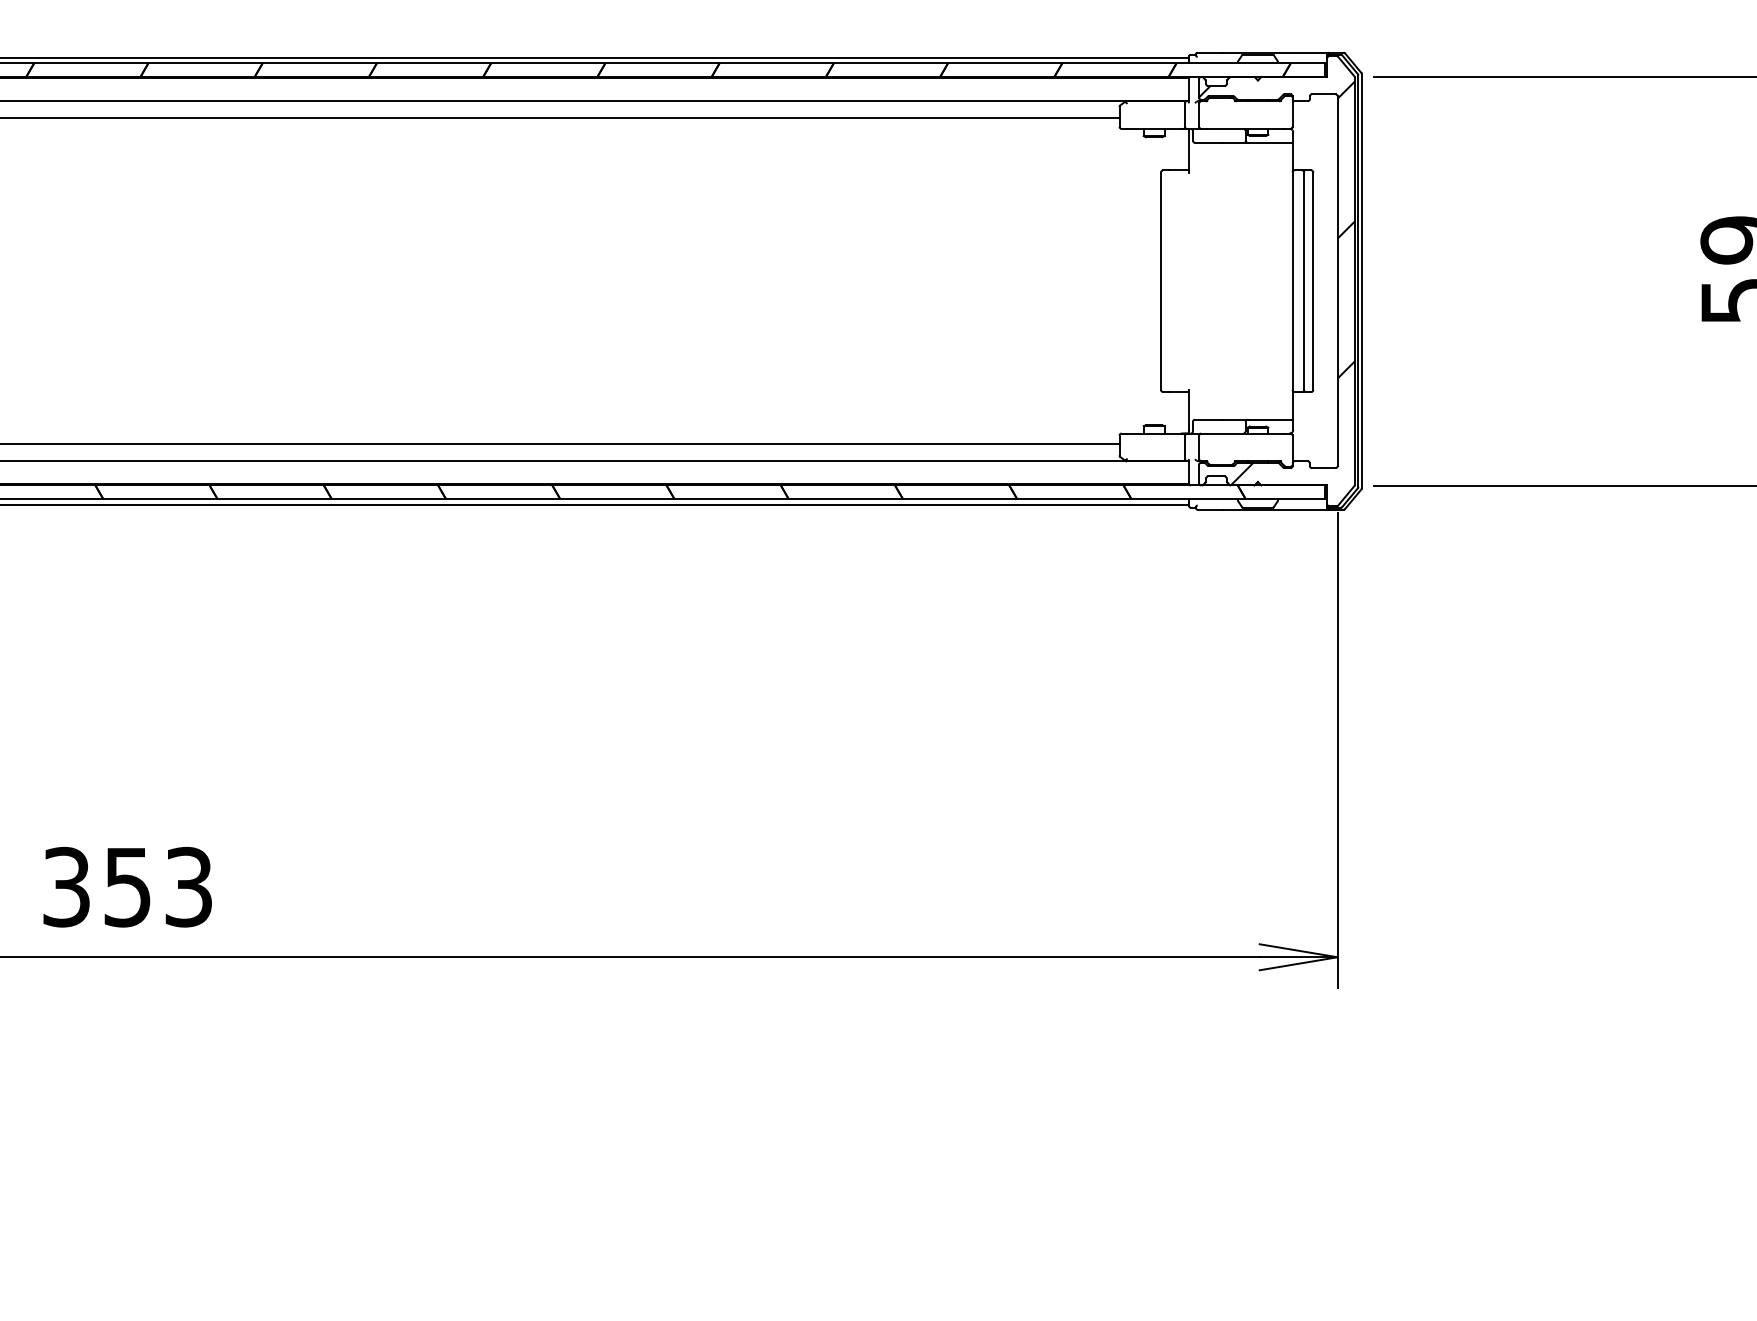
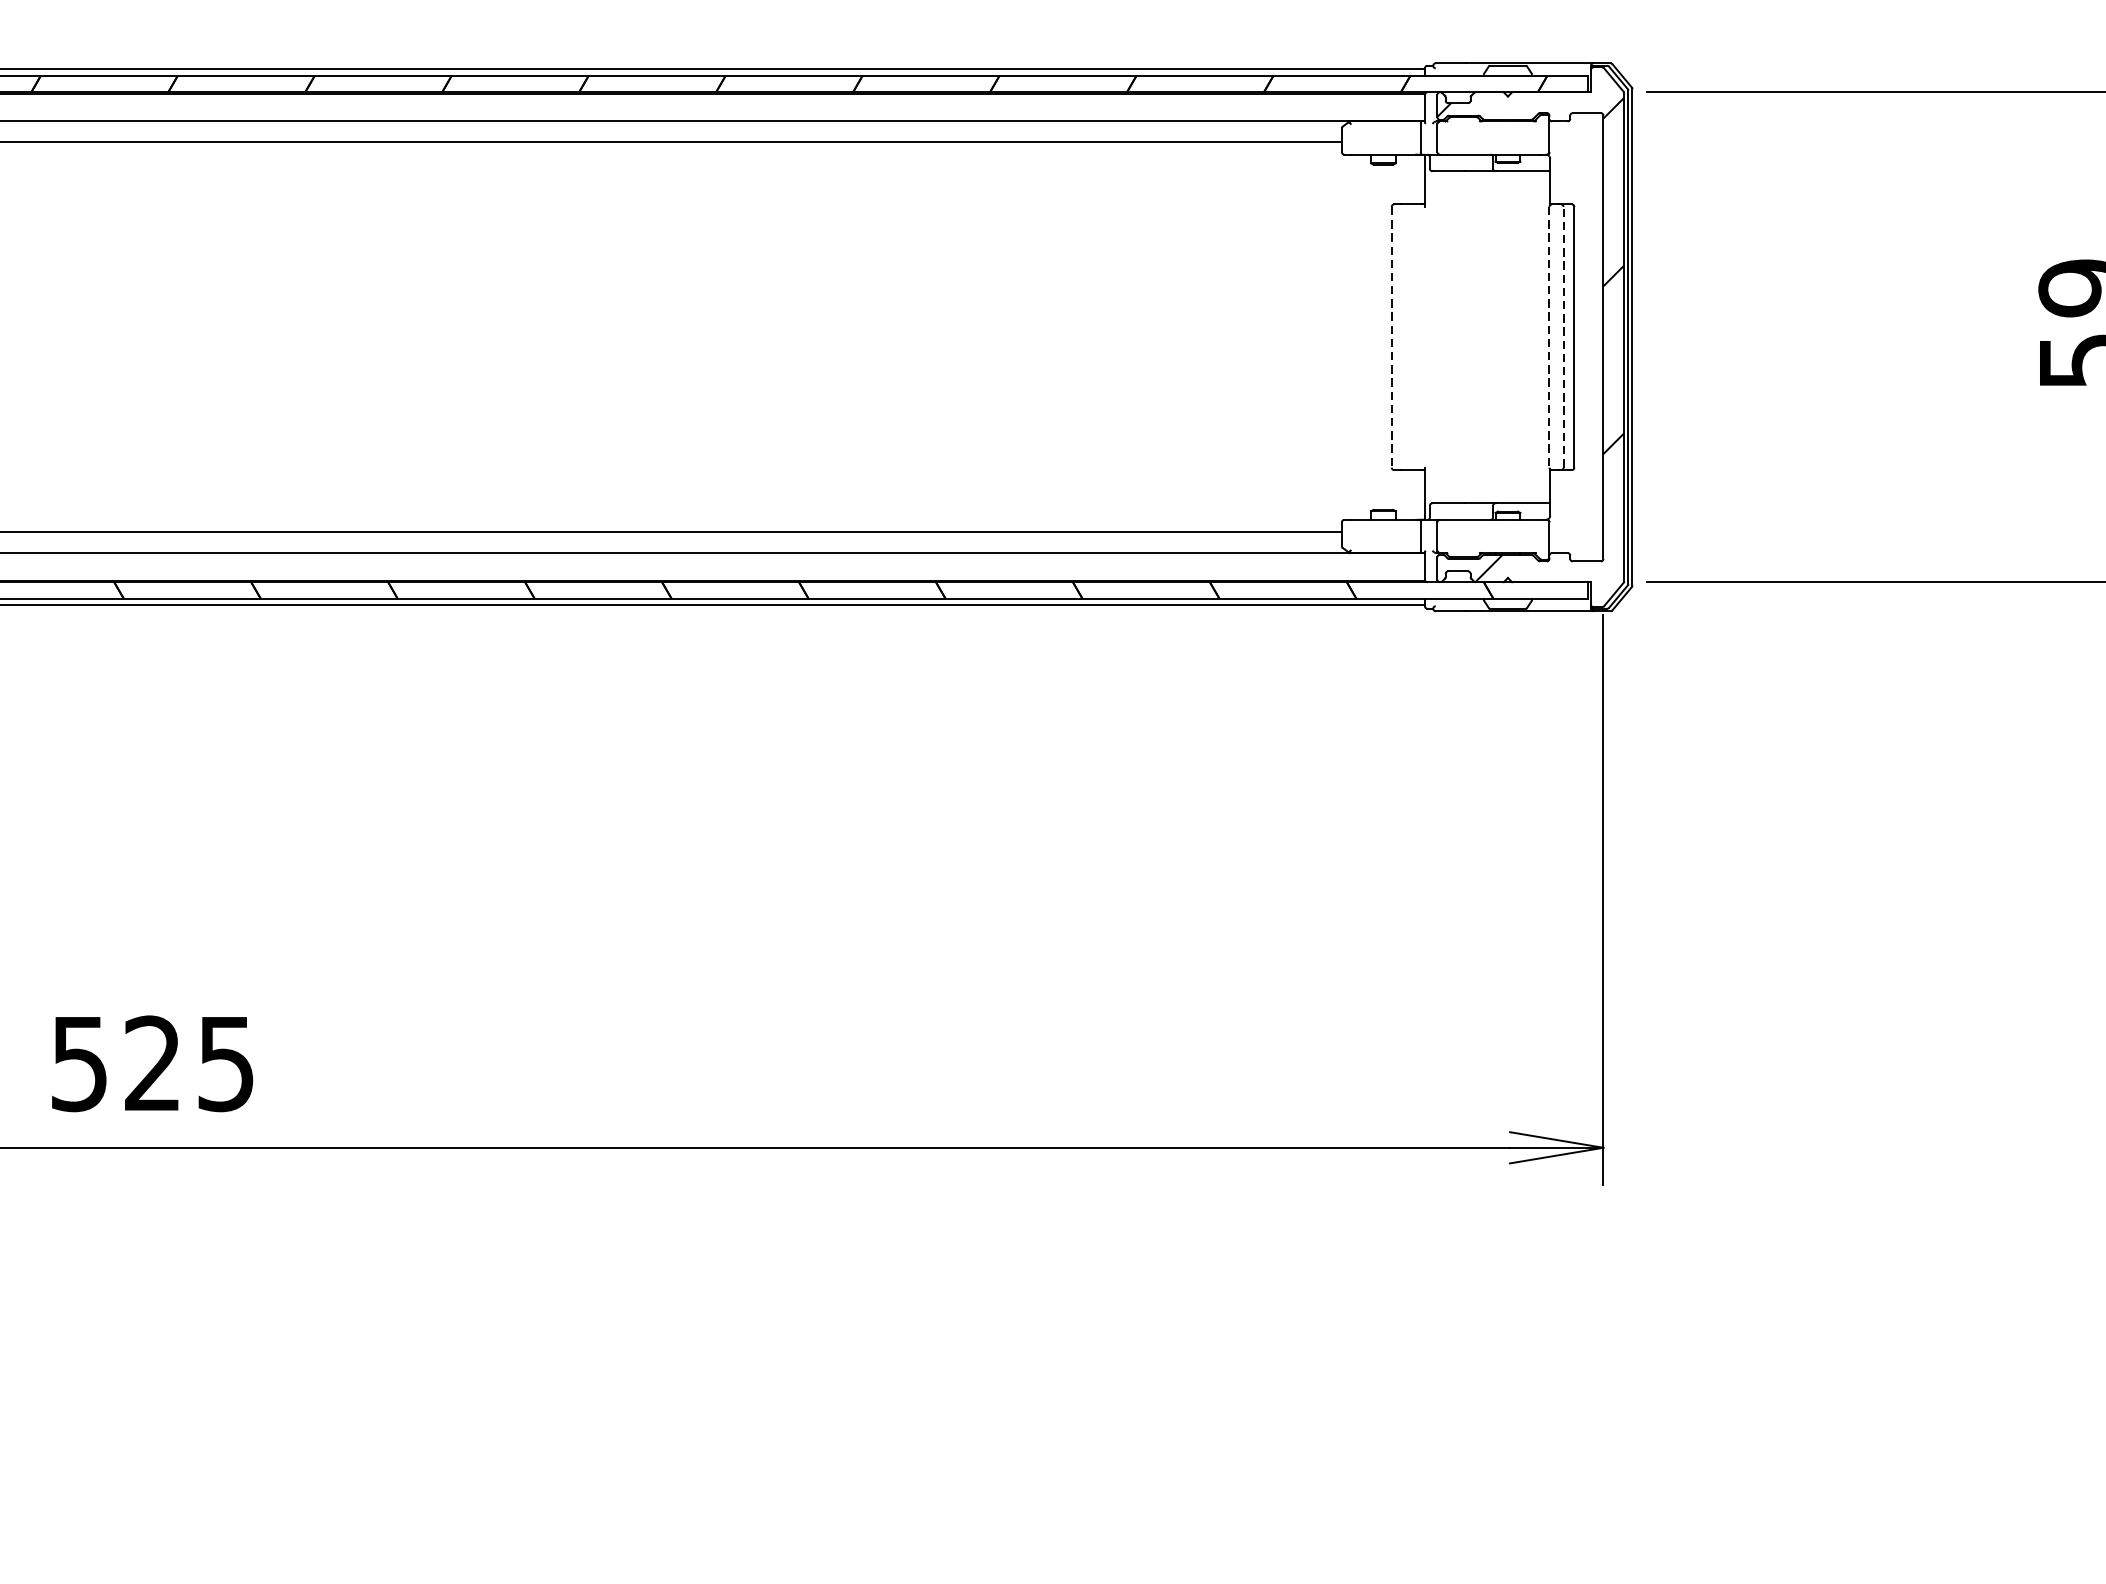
line: (1161, 281) -> (1392, 337), solid -> dashed
line: (1292, 281) -> (1549, 337), solid -> dashed
line: (1304, 281) -> (1563, 337), solid -> dashed
text: (127, 886) -> (152, 1062), 353 -> 525

